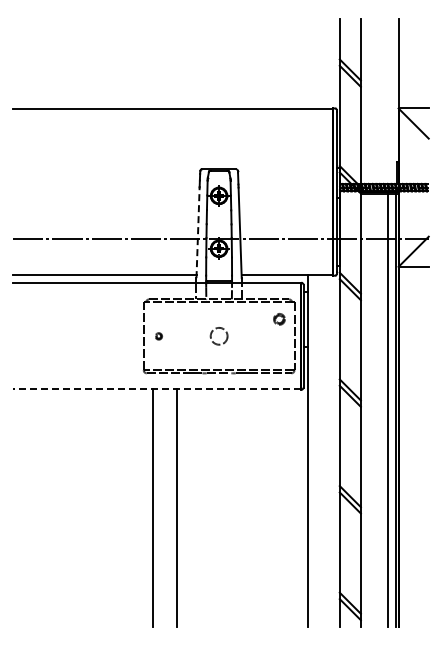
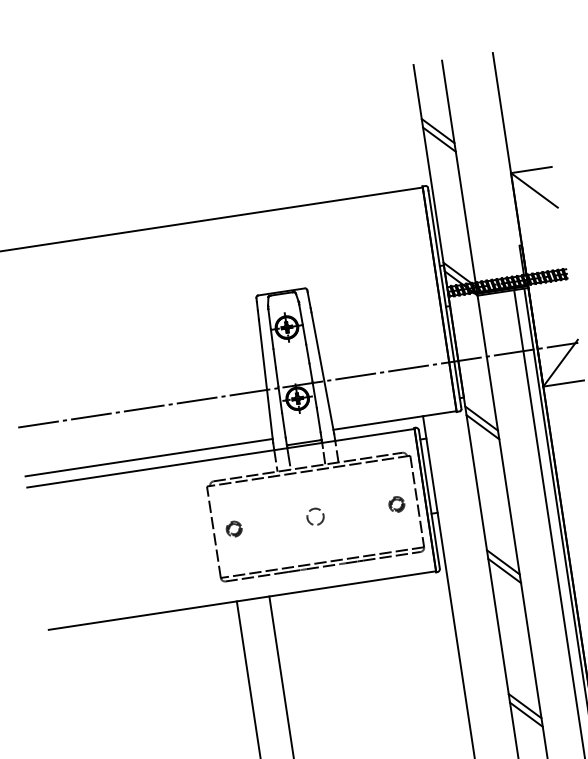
line: (198, 232) -> (266, 381), dashed -> solid
part: (279, 319) -> (396, 504), moved
part: (158, 336) -> (233, 529), size x1.67
circle: (218, 336) -> (314, 517), size x0.71
line: (156, 389) -> (242, 601), dashed -> solid

